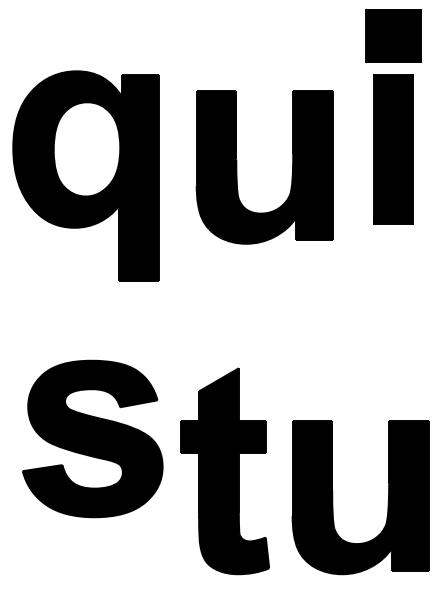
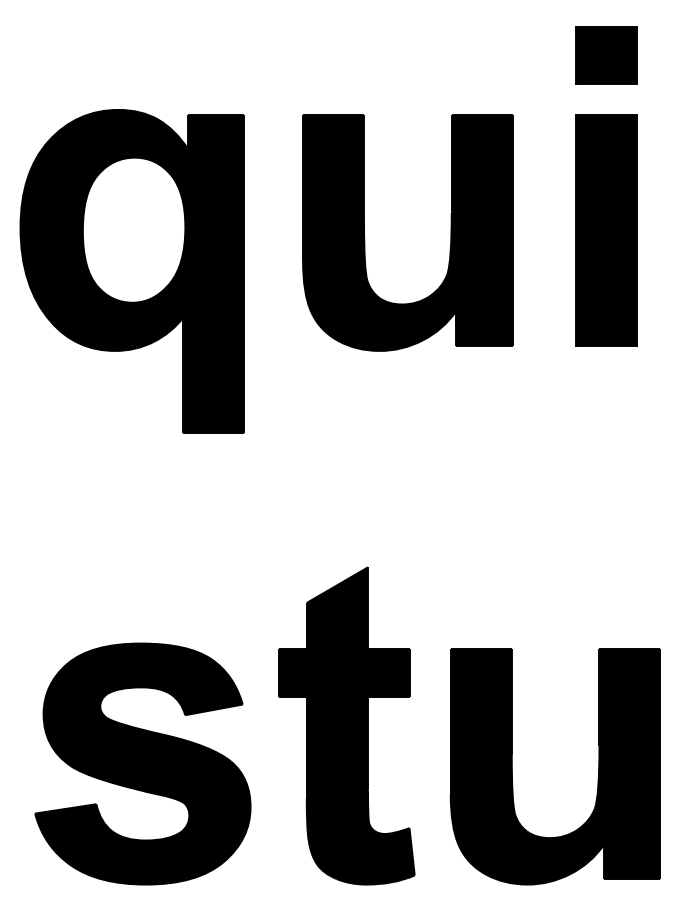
part: (393, 35) -> (606, 54), size x0.71
part: (237, 167) -> (365, 233), moved
part: (92, 438) -> (142, 763), moved

